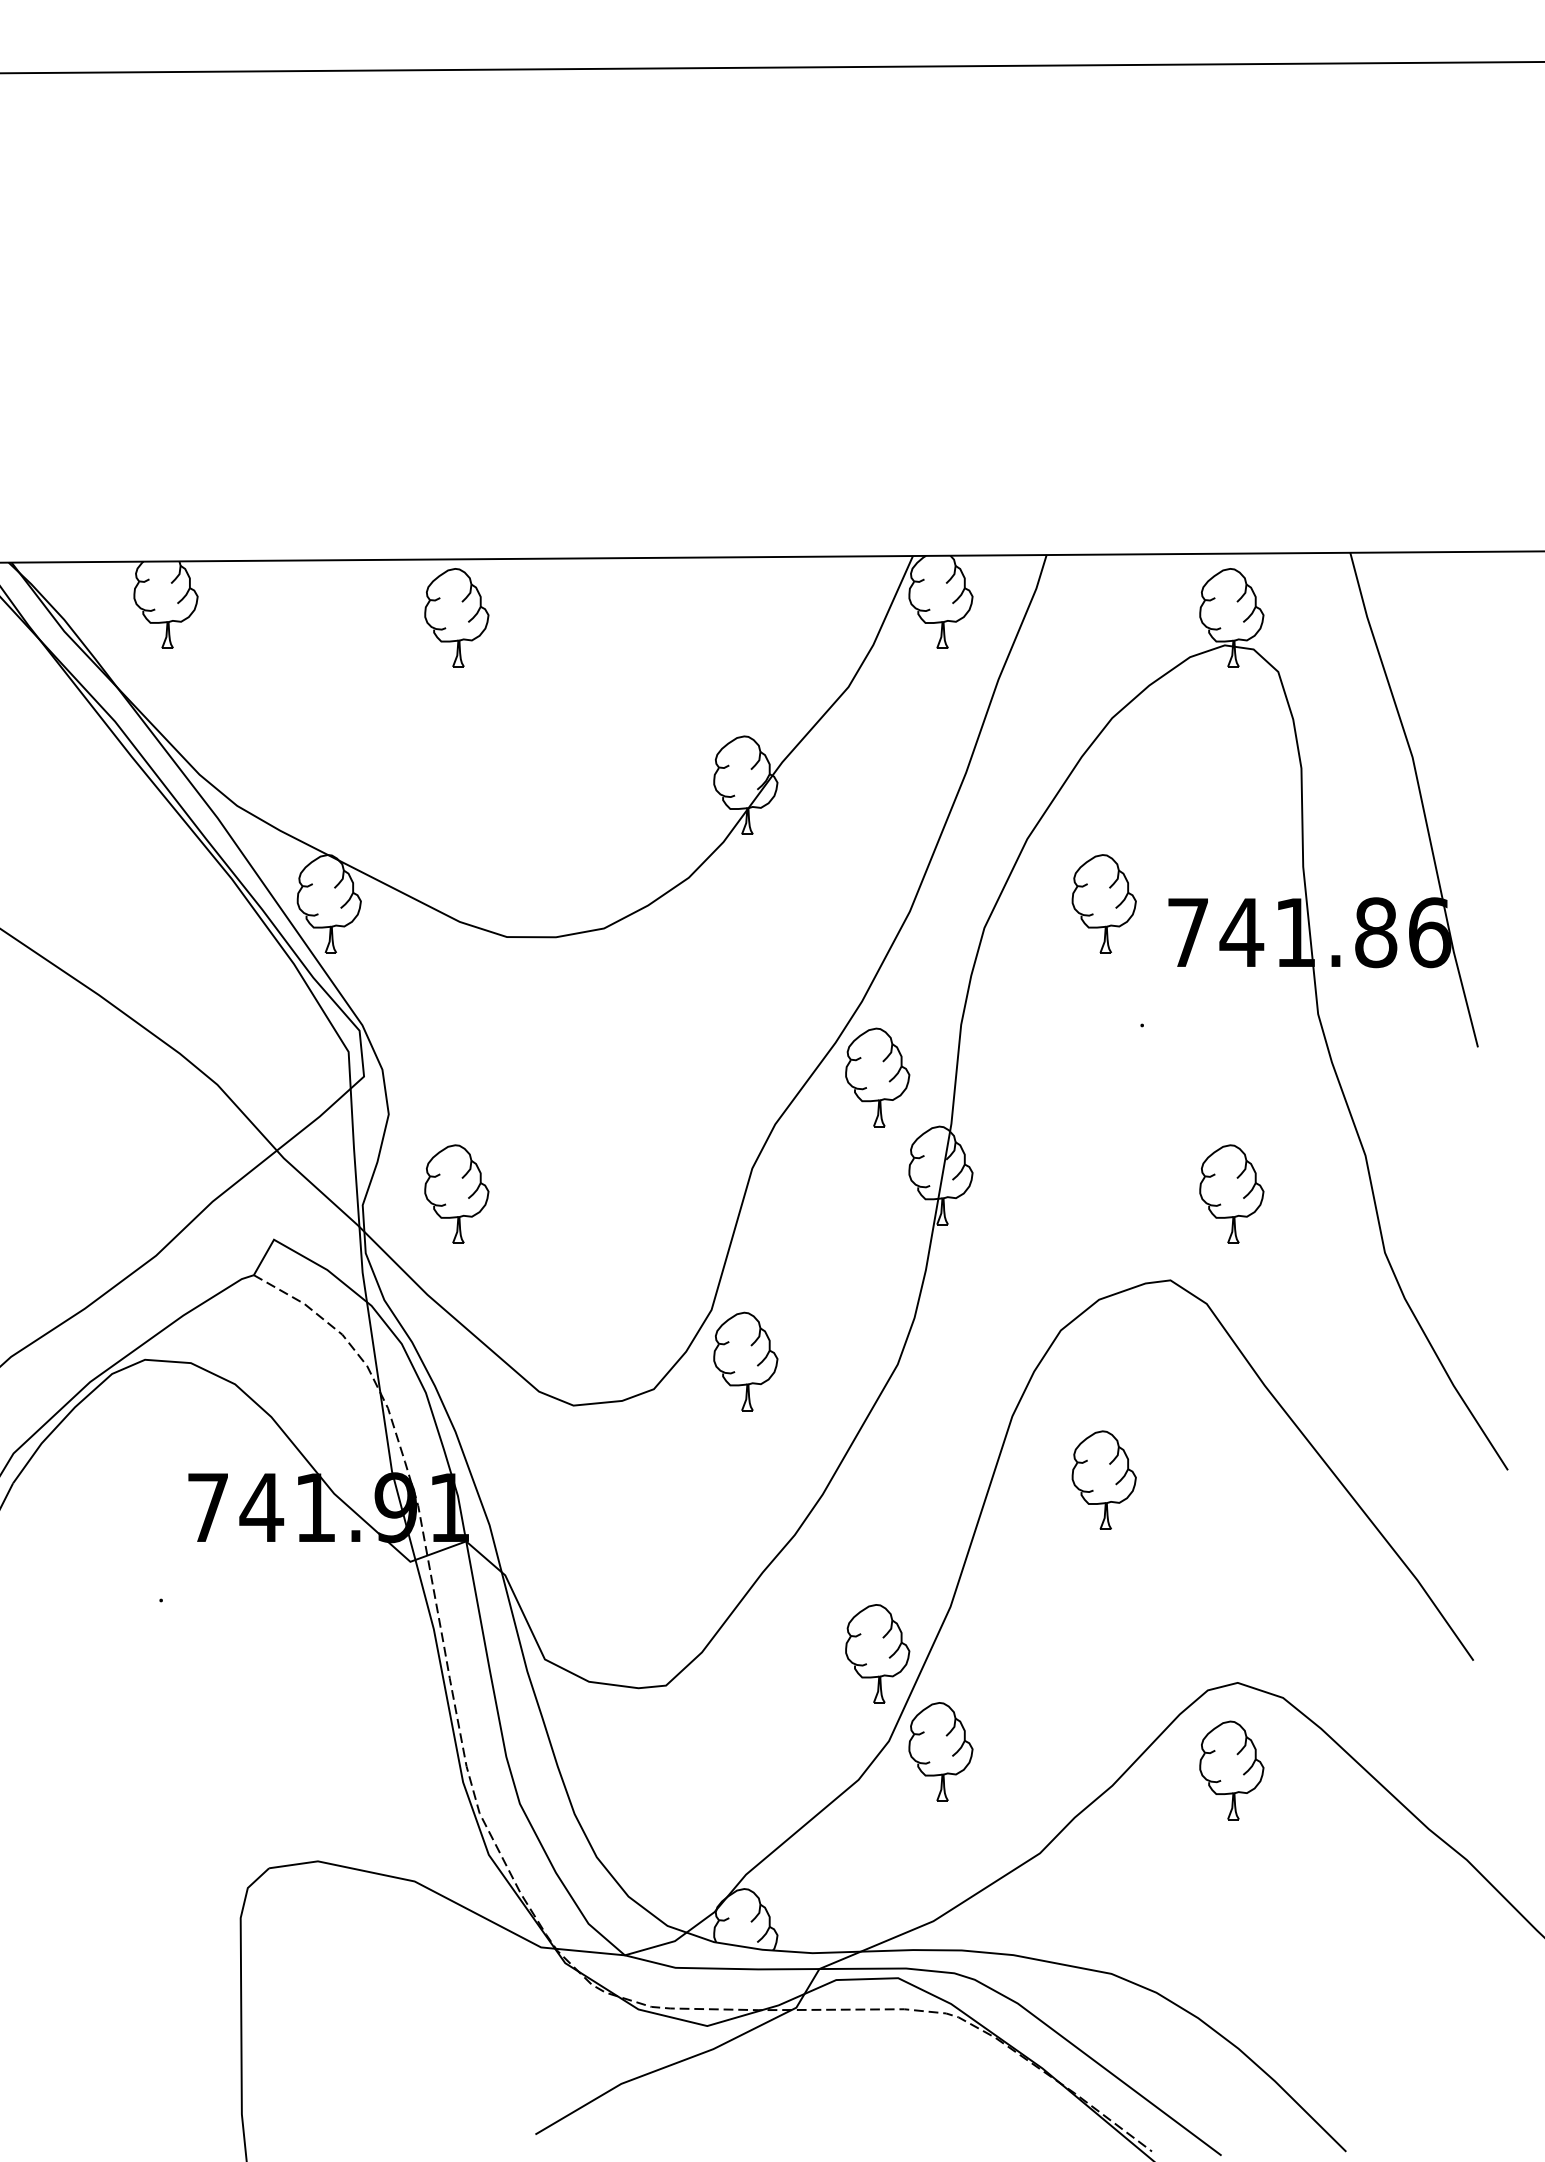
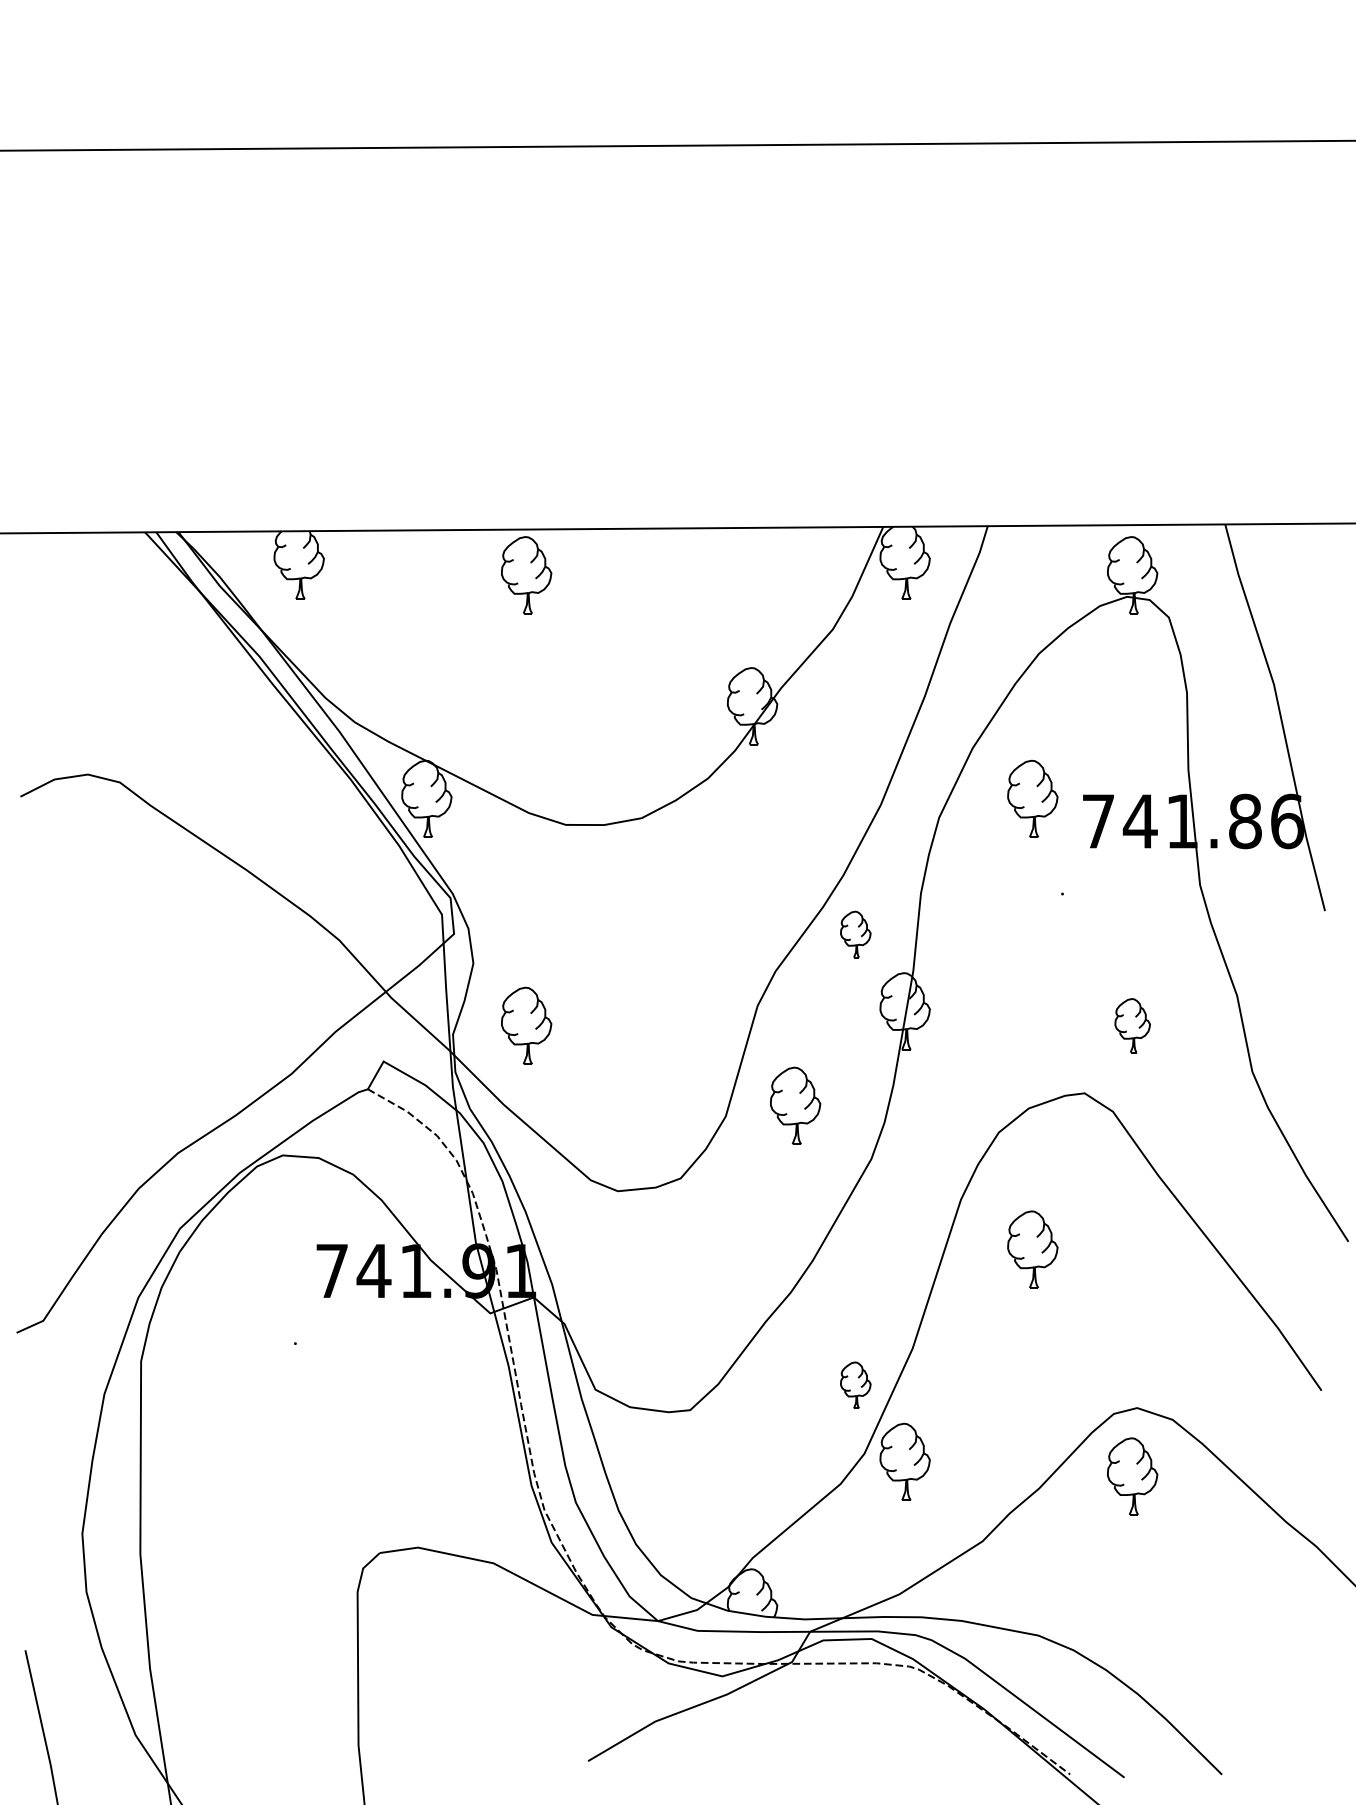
part: (877, 1077) -> (855, 934), size x0.6
part: (1231, 1193) -> (1132, 1025), size x0.7
part: (745, 1361) -> (795, 1105), moved
part: (877, 1654) -> (855, 1385), size x0.6

